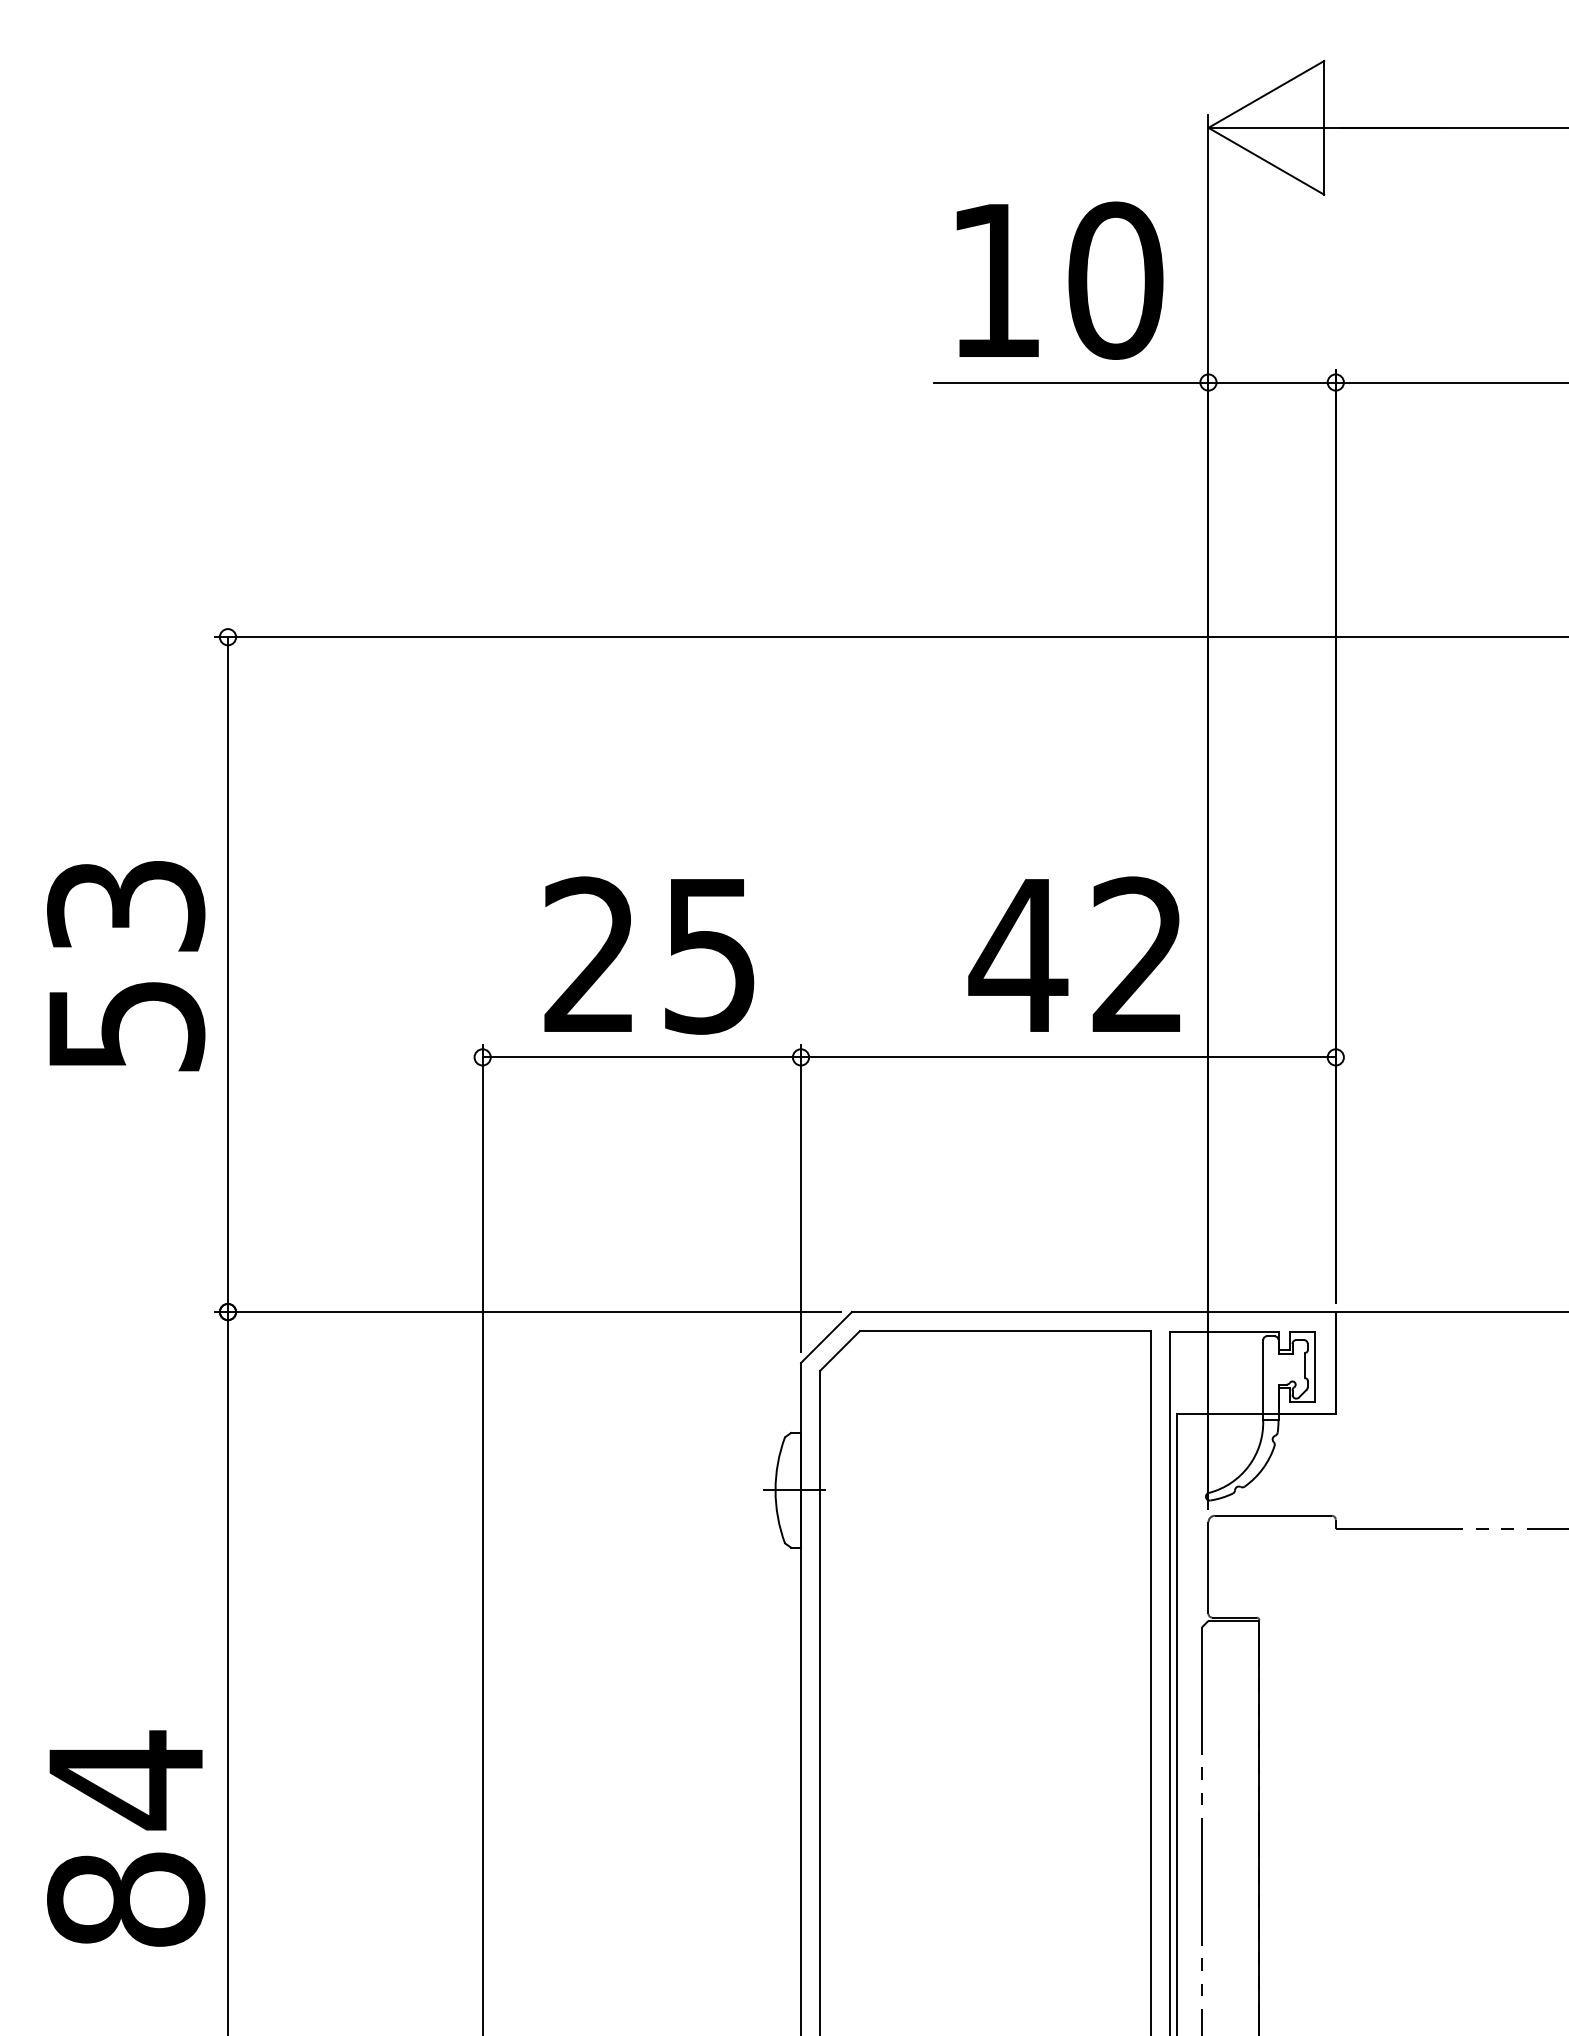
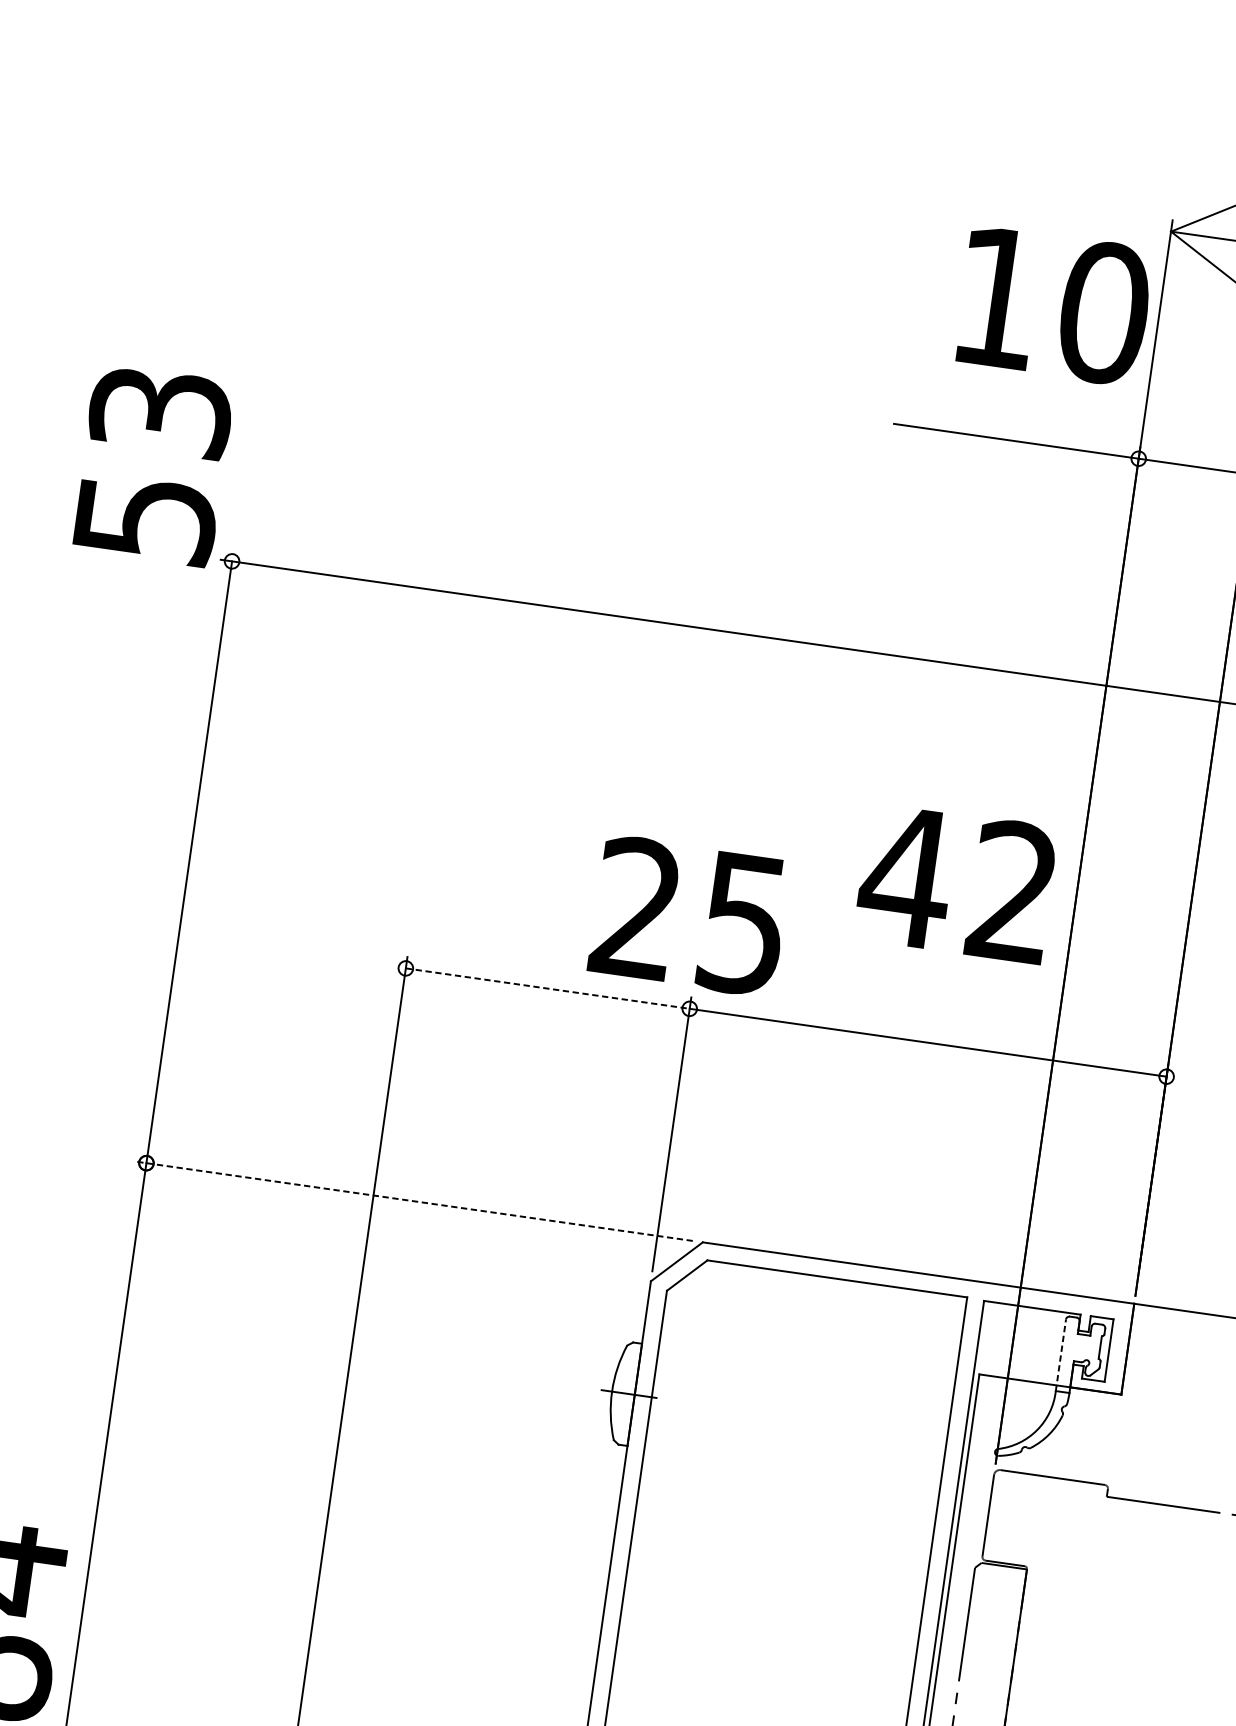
text: (1059, 280) -> (1054, 305), moved
text: (1073, 953) -> (955, 882), moved
text: (649, 955) -> (689, 916), moved
text: (126, 966) -> (153, 465), moved
line: (642, 1057) -> (548, 988), solid -> dashed
line: (528, 1312) -> (414, 1201), solid -> dashed
line: (1263, 1379) -> (1061, 1354), solid -> dashed

